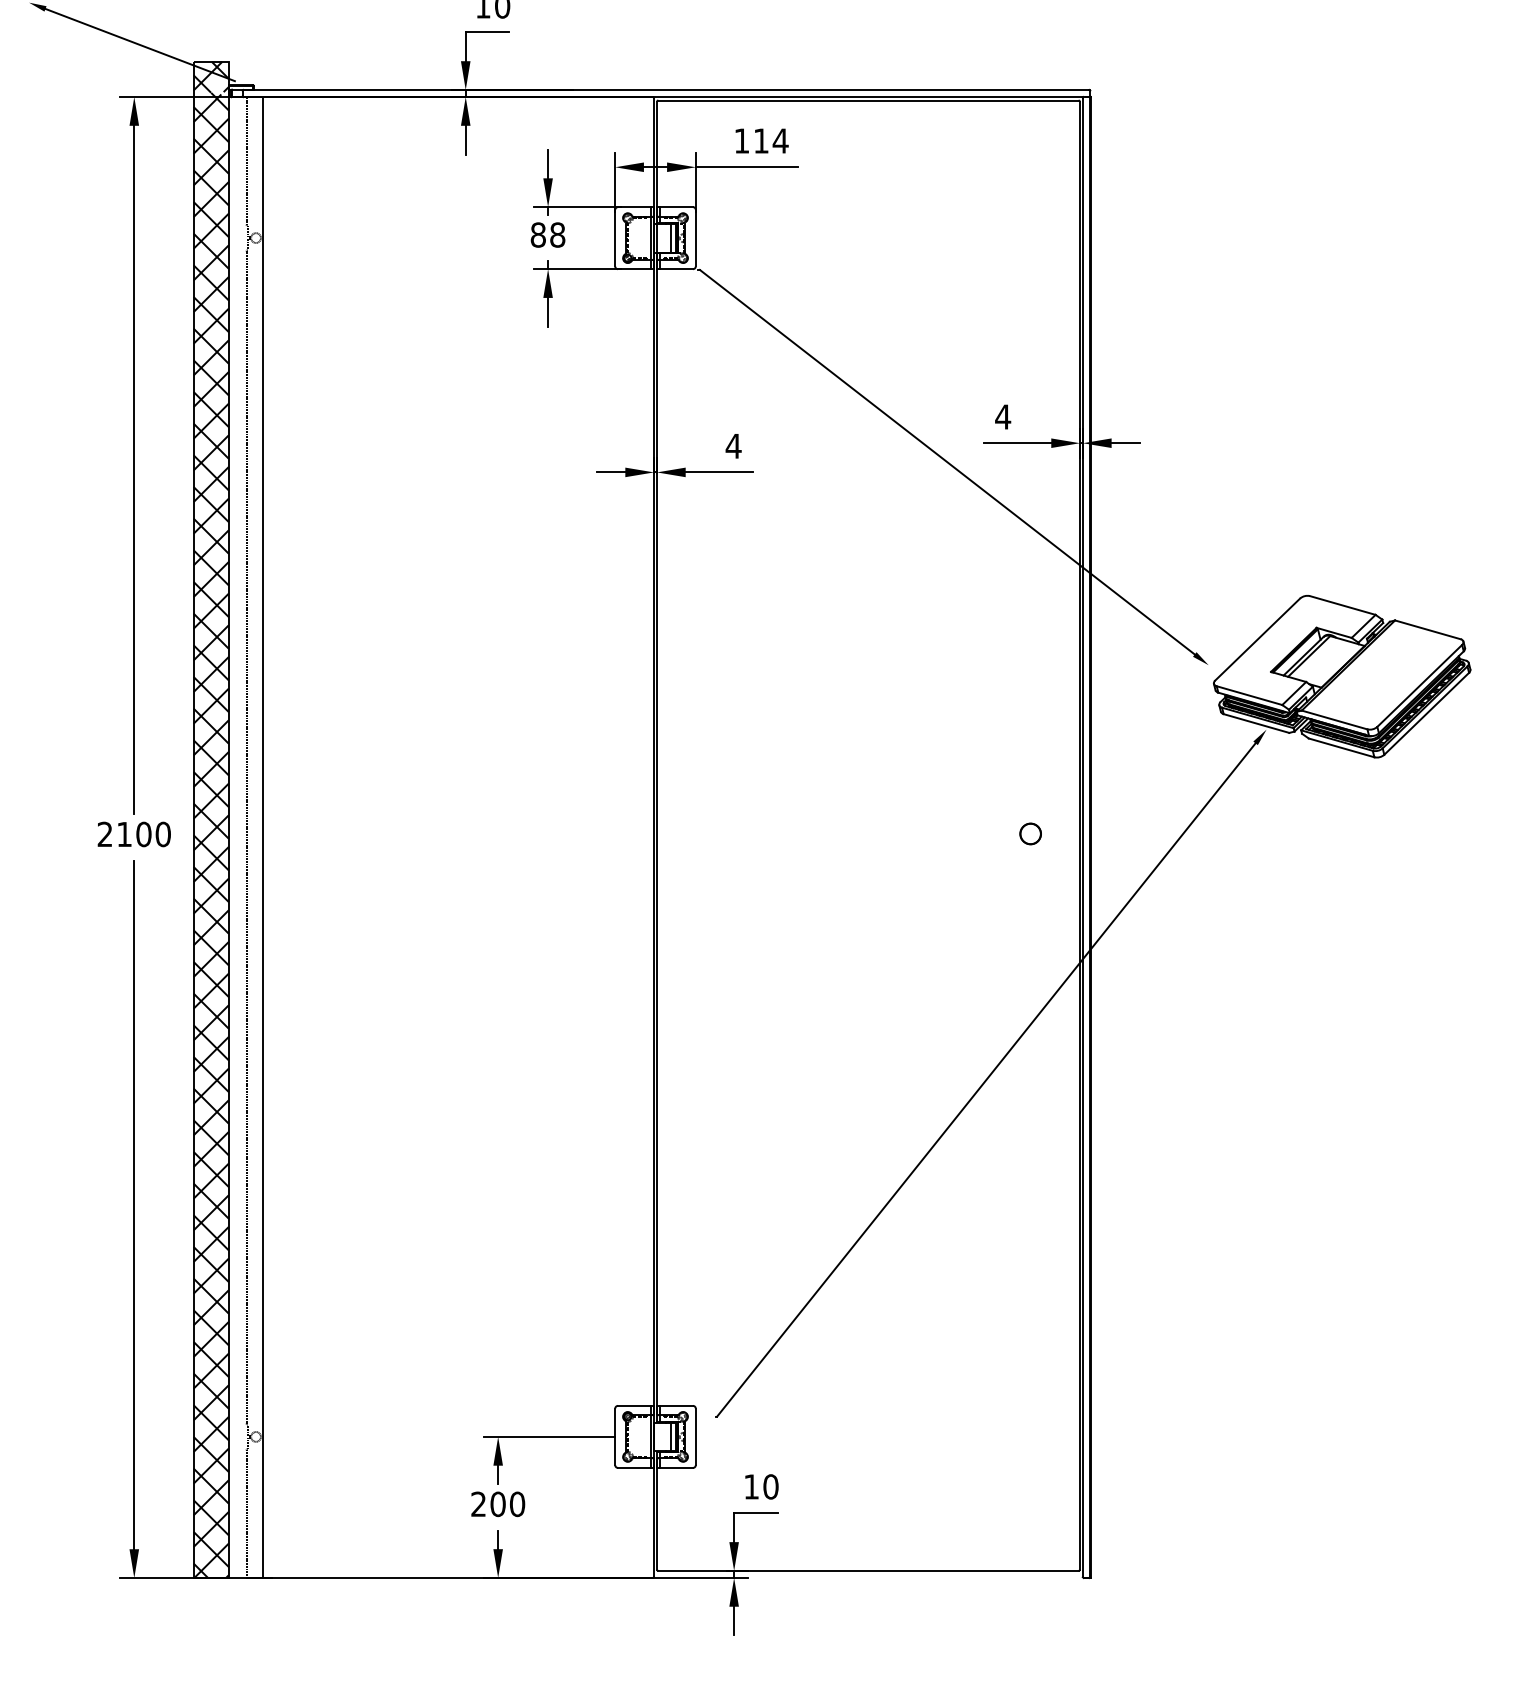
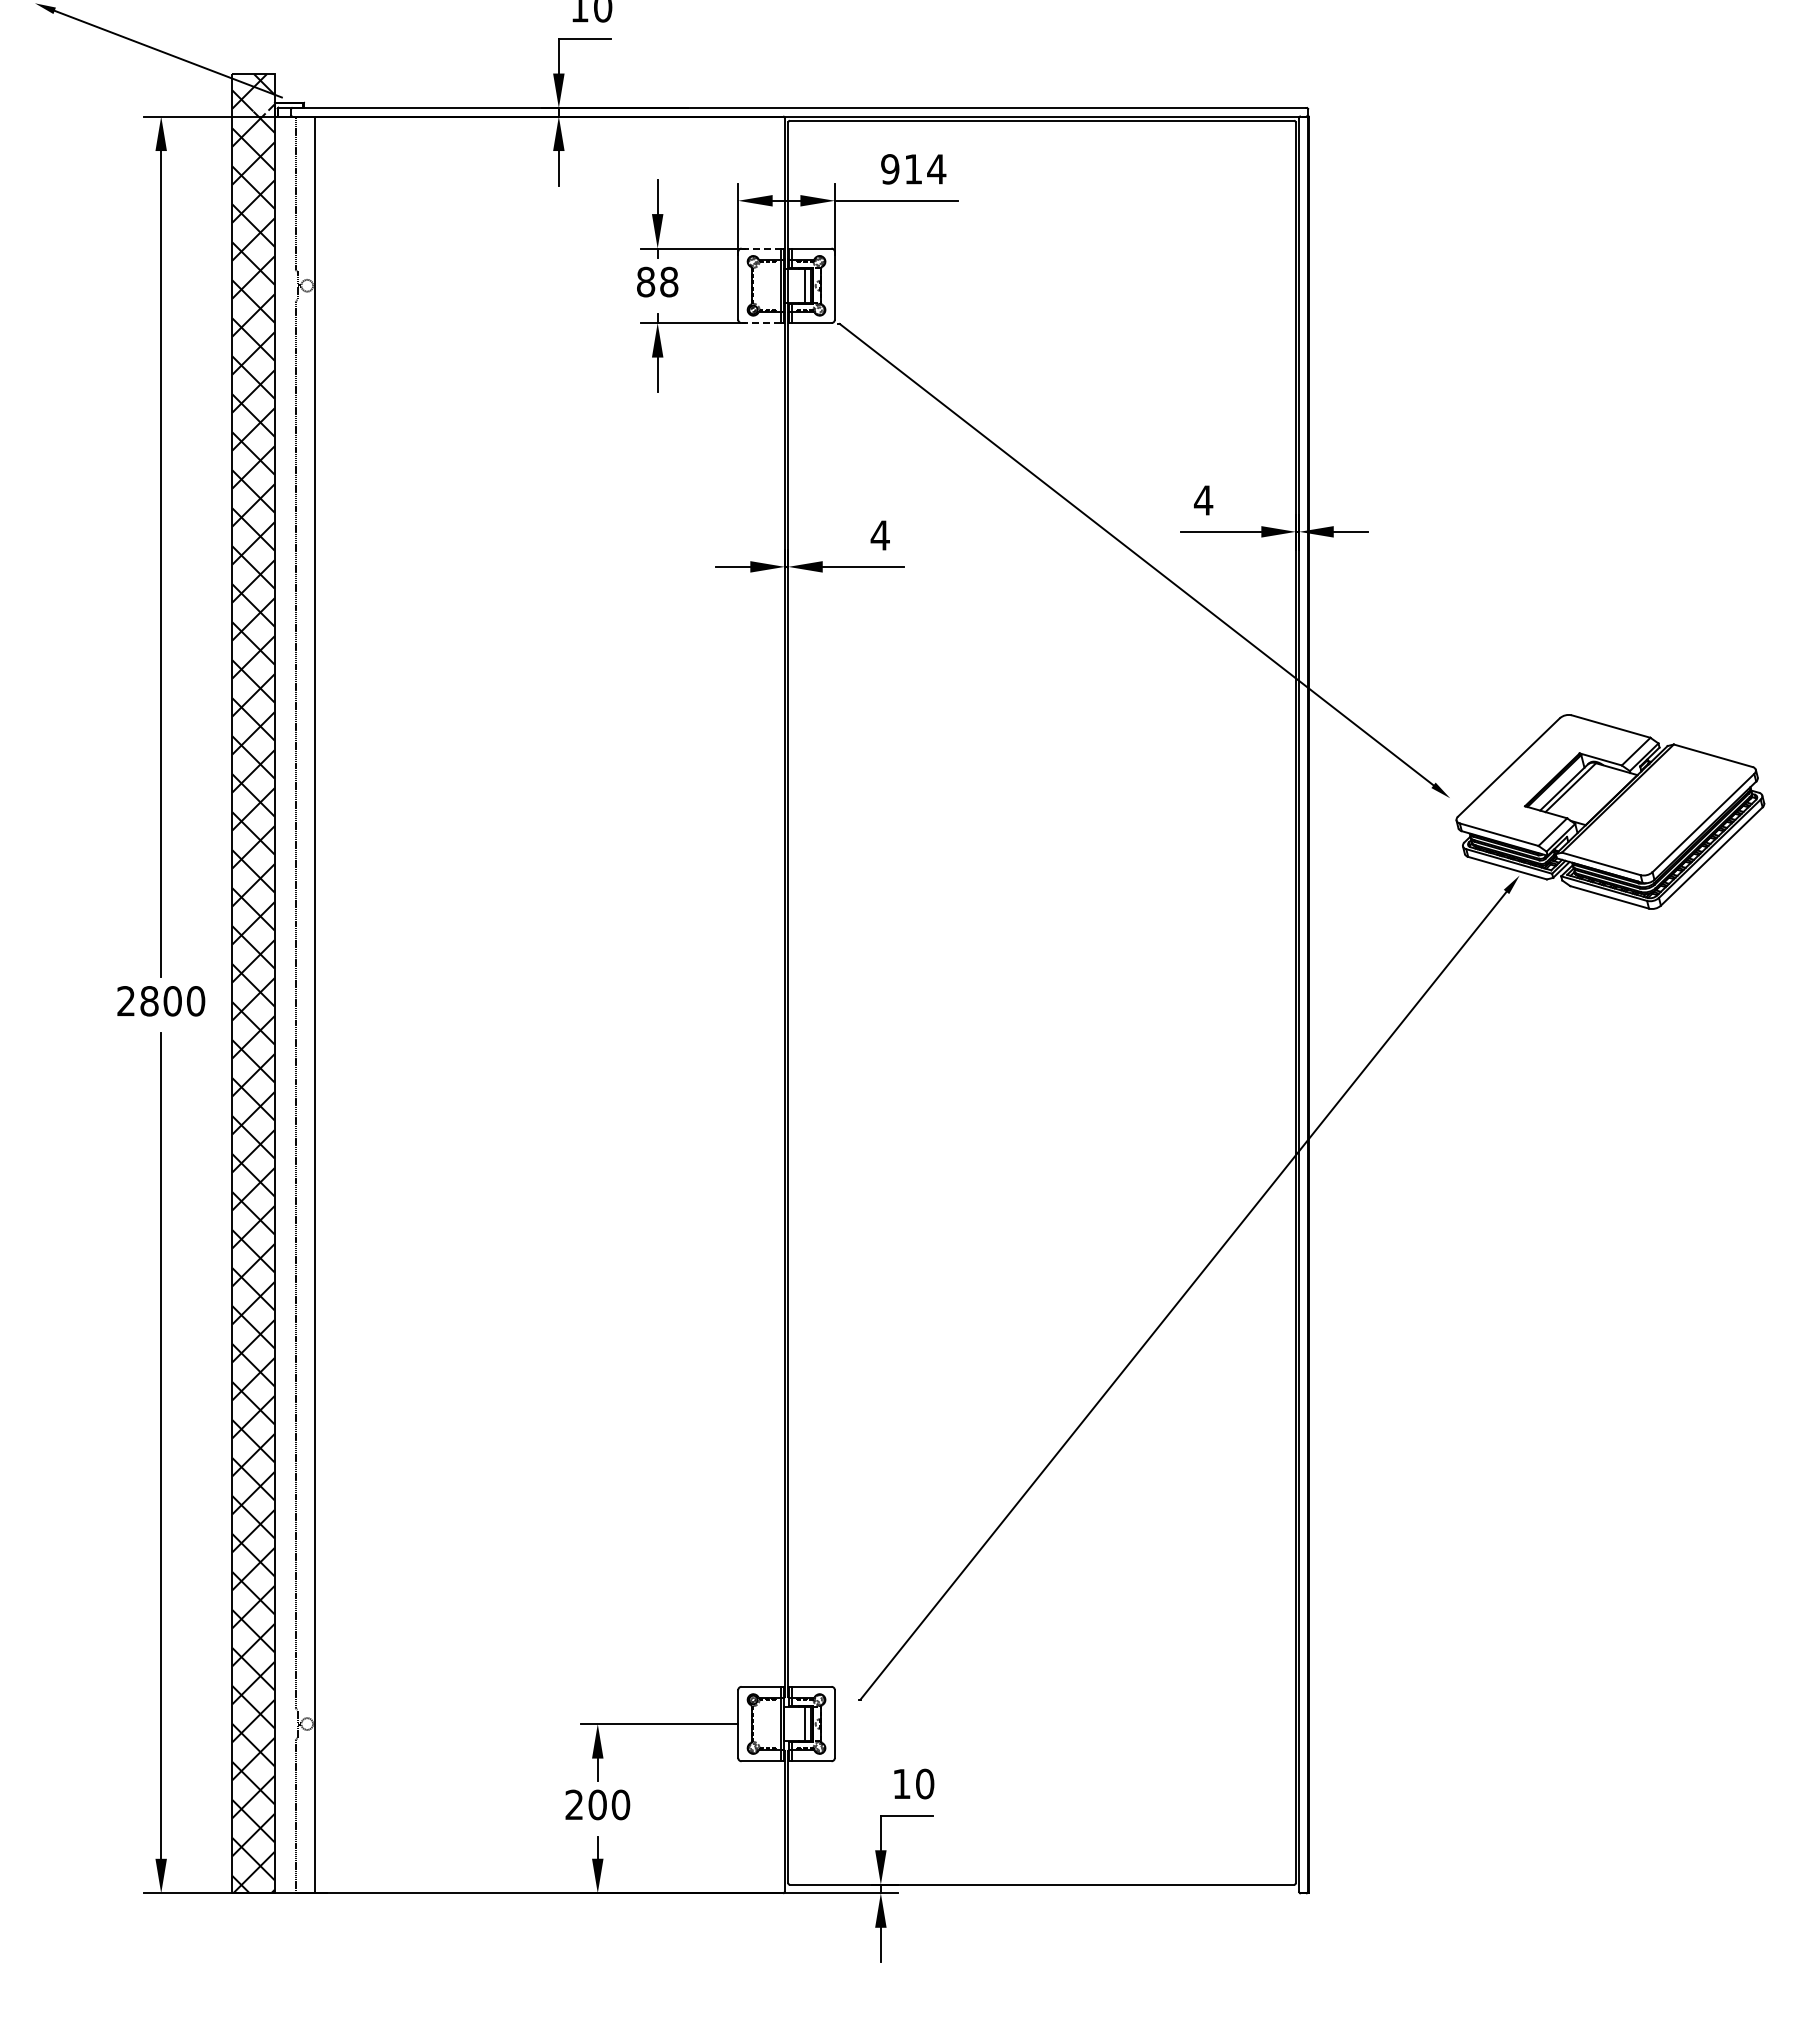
text: (742, 141) -> (890, 169), 114 -> 914
line: (634, 207) -> (761, 248), solid -> dashed
line: (634, 269) -> (761, 323), solid -> dashed
circle: (1030, 833) -> (1236, 1000), removed
text: (124, 834) -> (149, 1001), 2100 -> 2800

